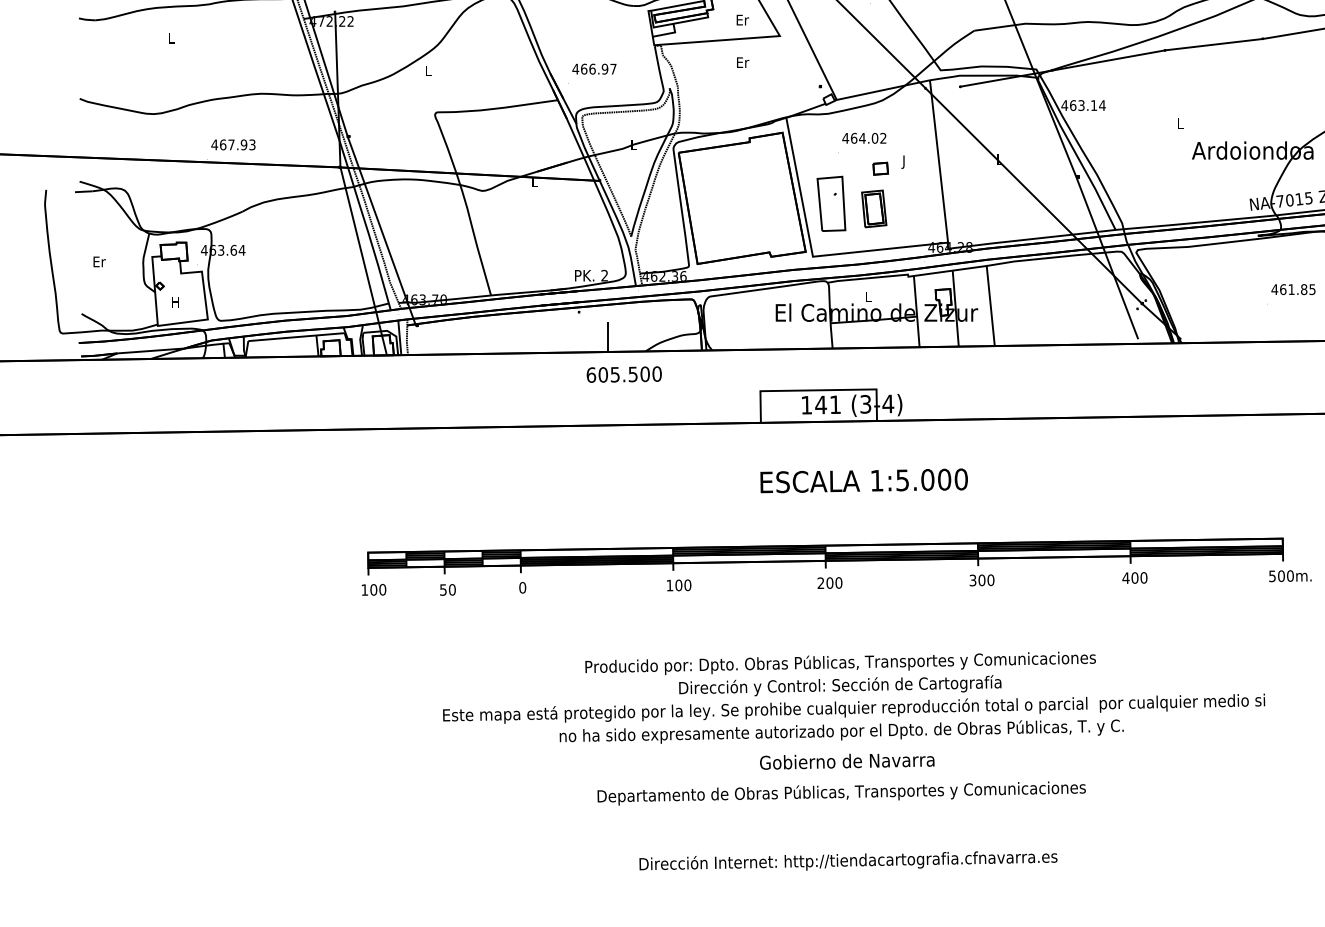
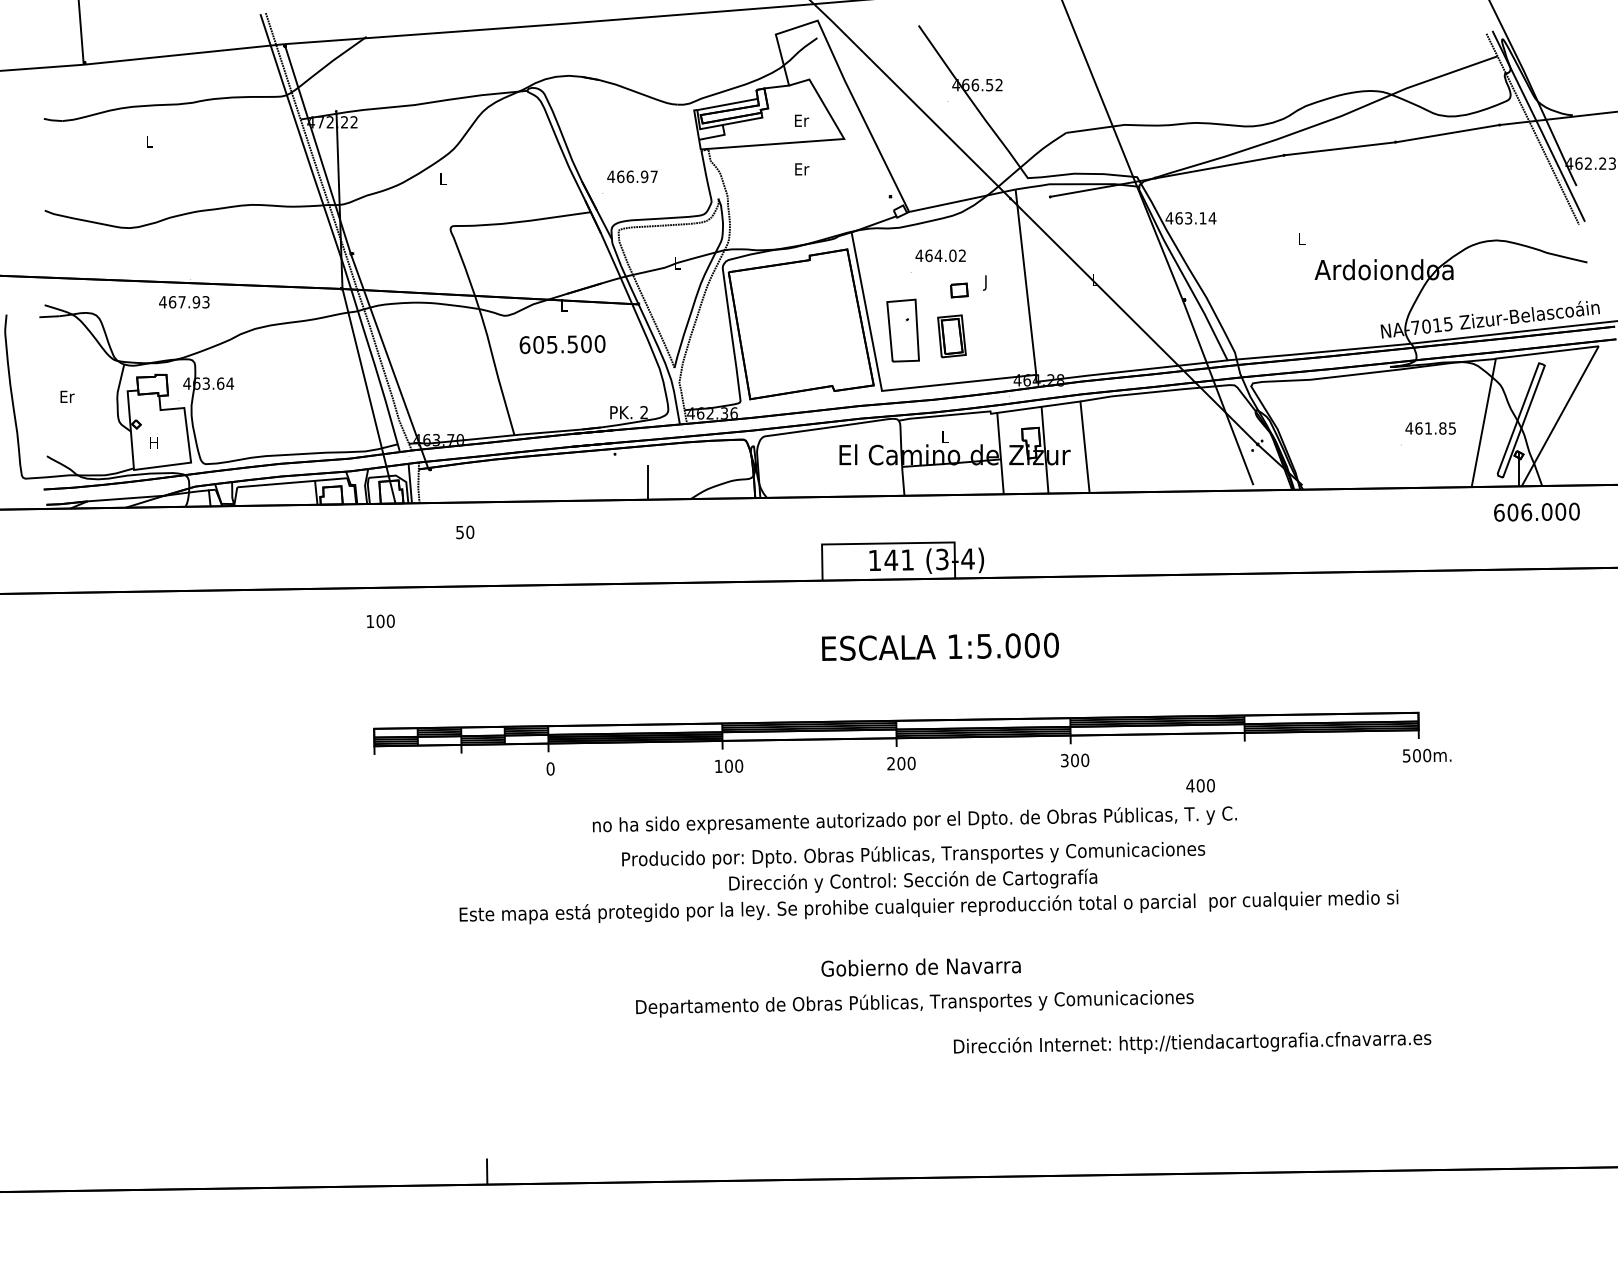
text: (233, 145) -> (184, 302), moved
text: (624, 374) -> (562, 344), moved
text: (1134, 577) -> (1200, 785), moved
text: (373, 590) -> (380, 621), moved
text: (448, 590) -> (465, 532), moved
text: (841, 731) -> (914, 819), moved
text: (848, 860) -> (1192, 1042), moved

